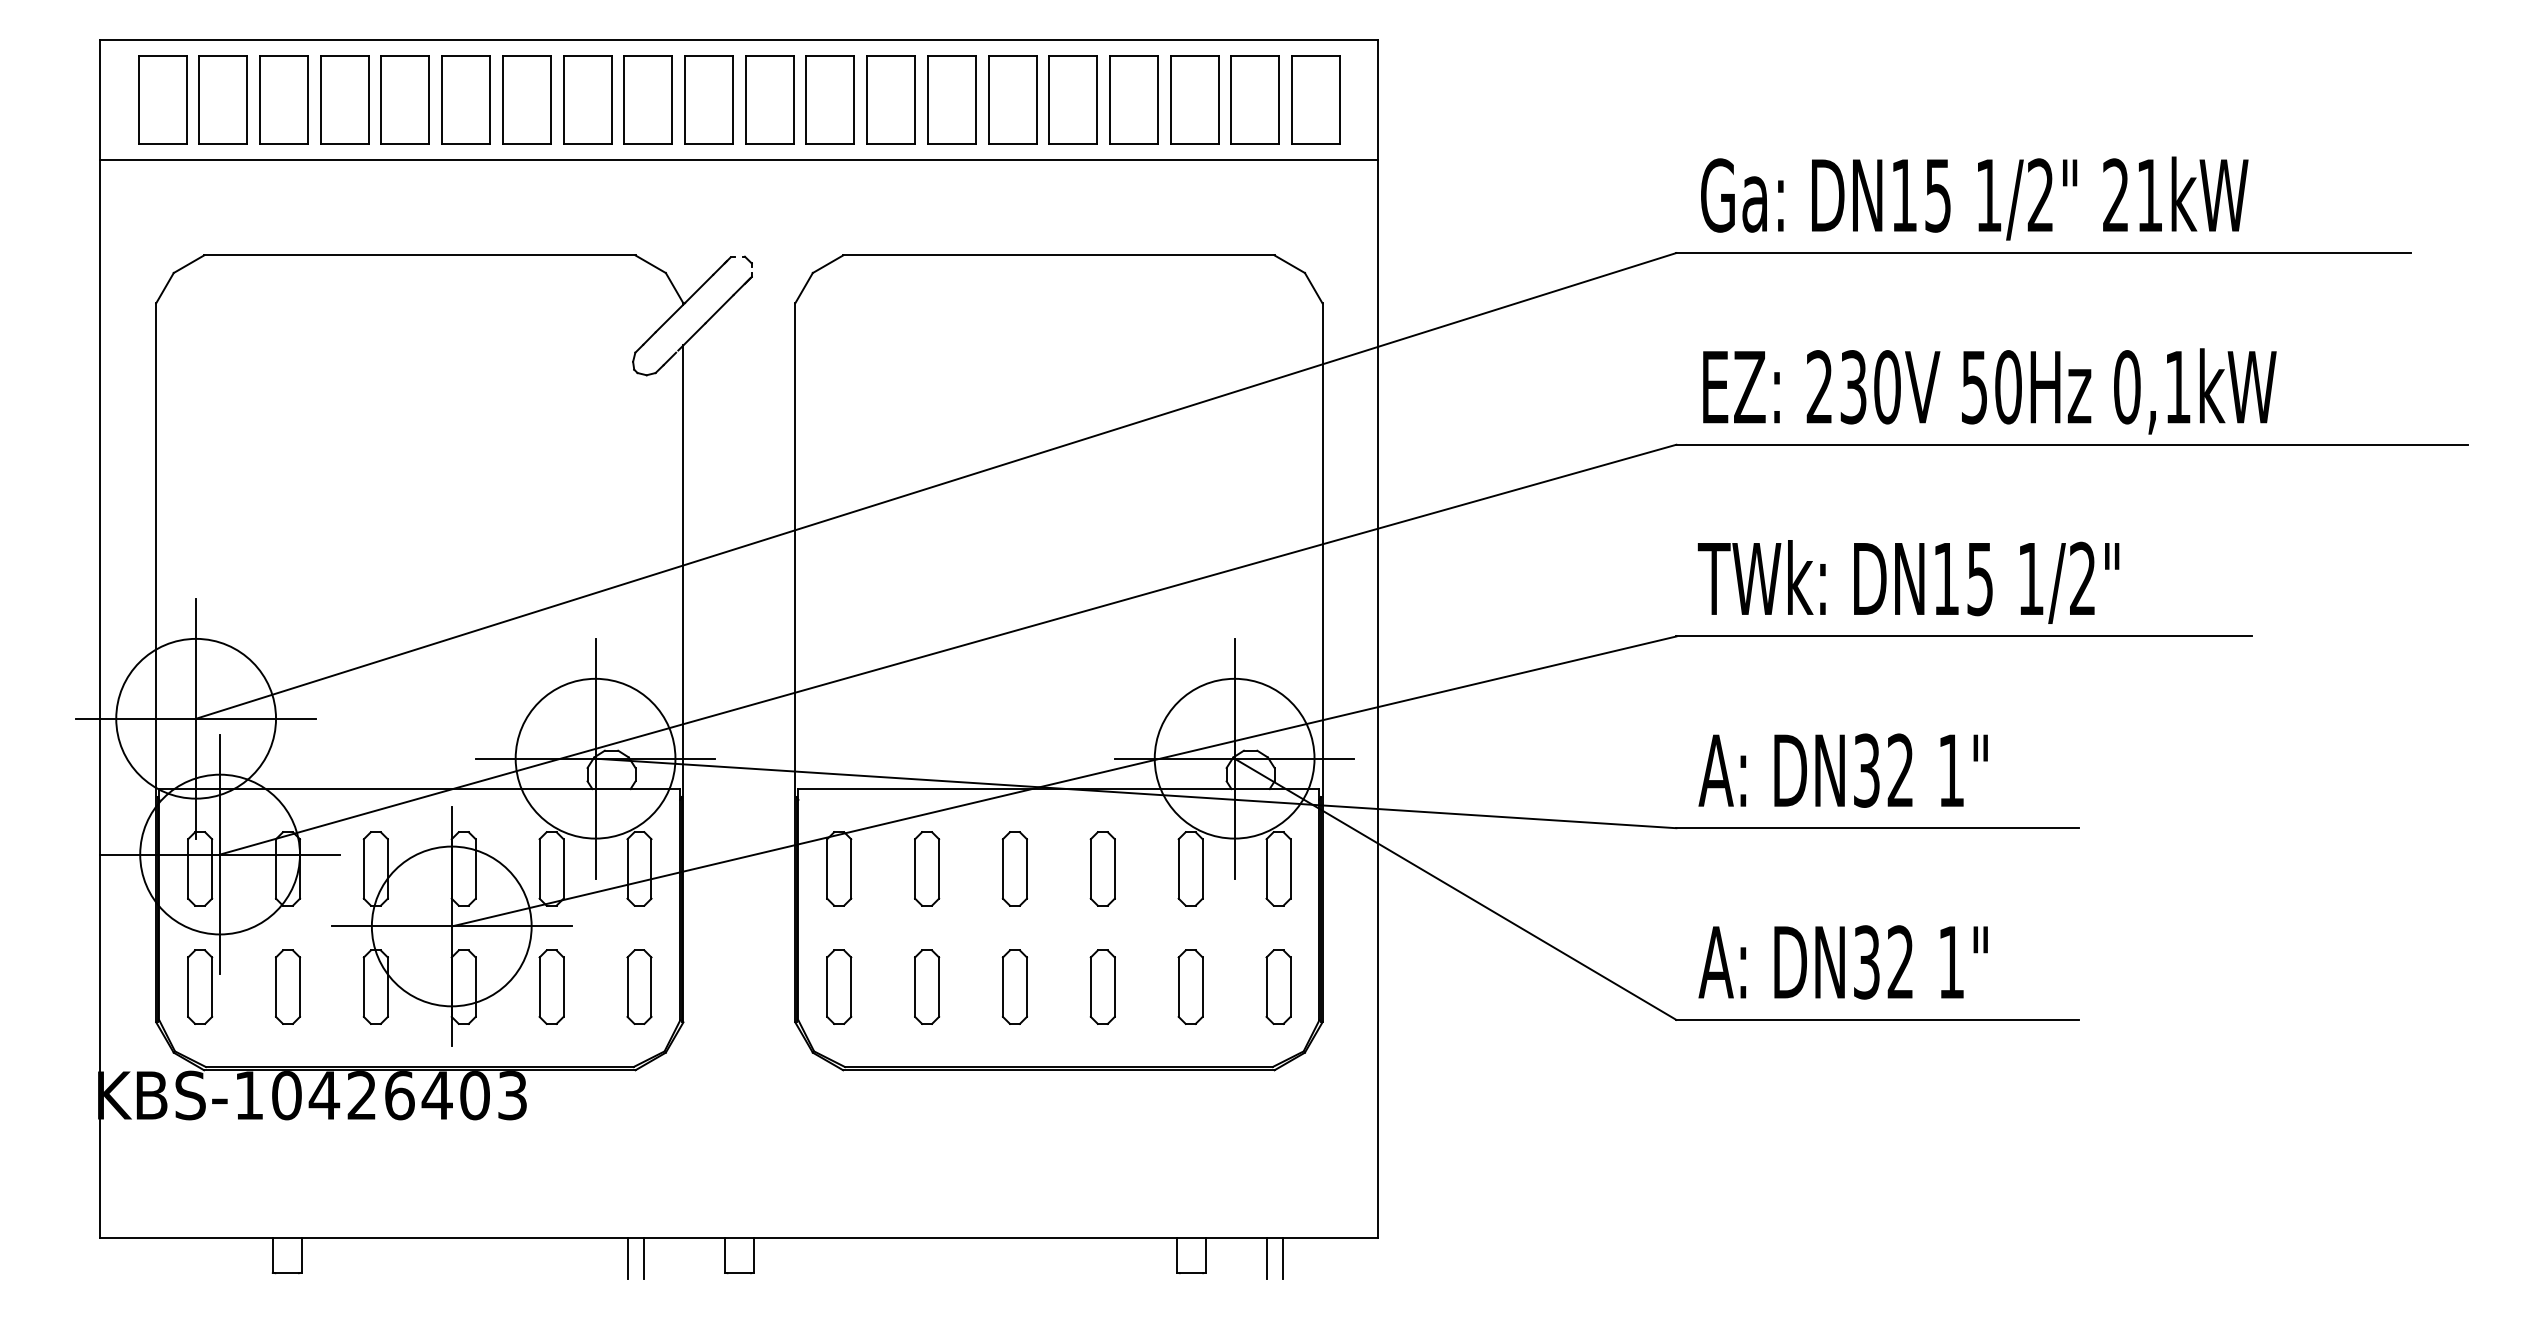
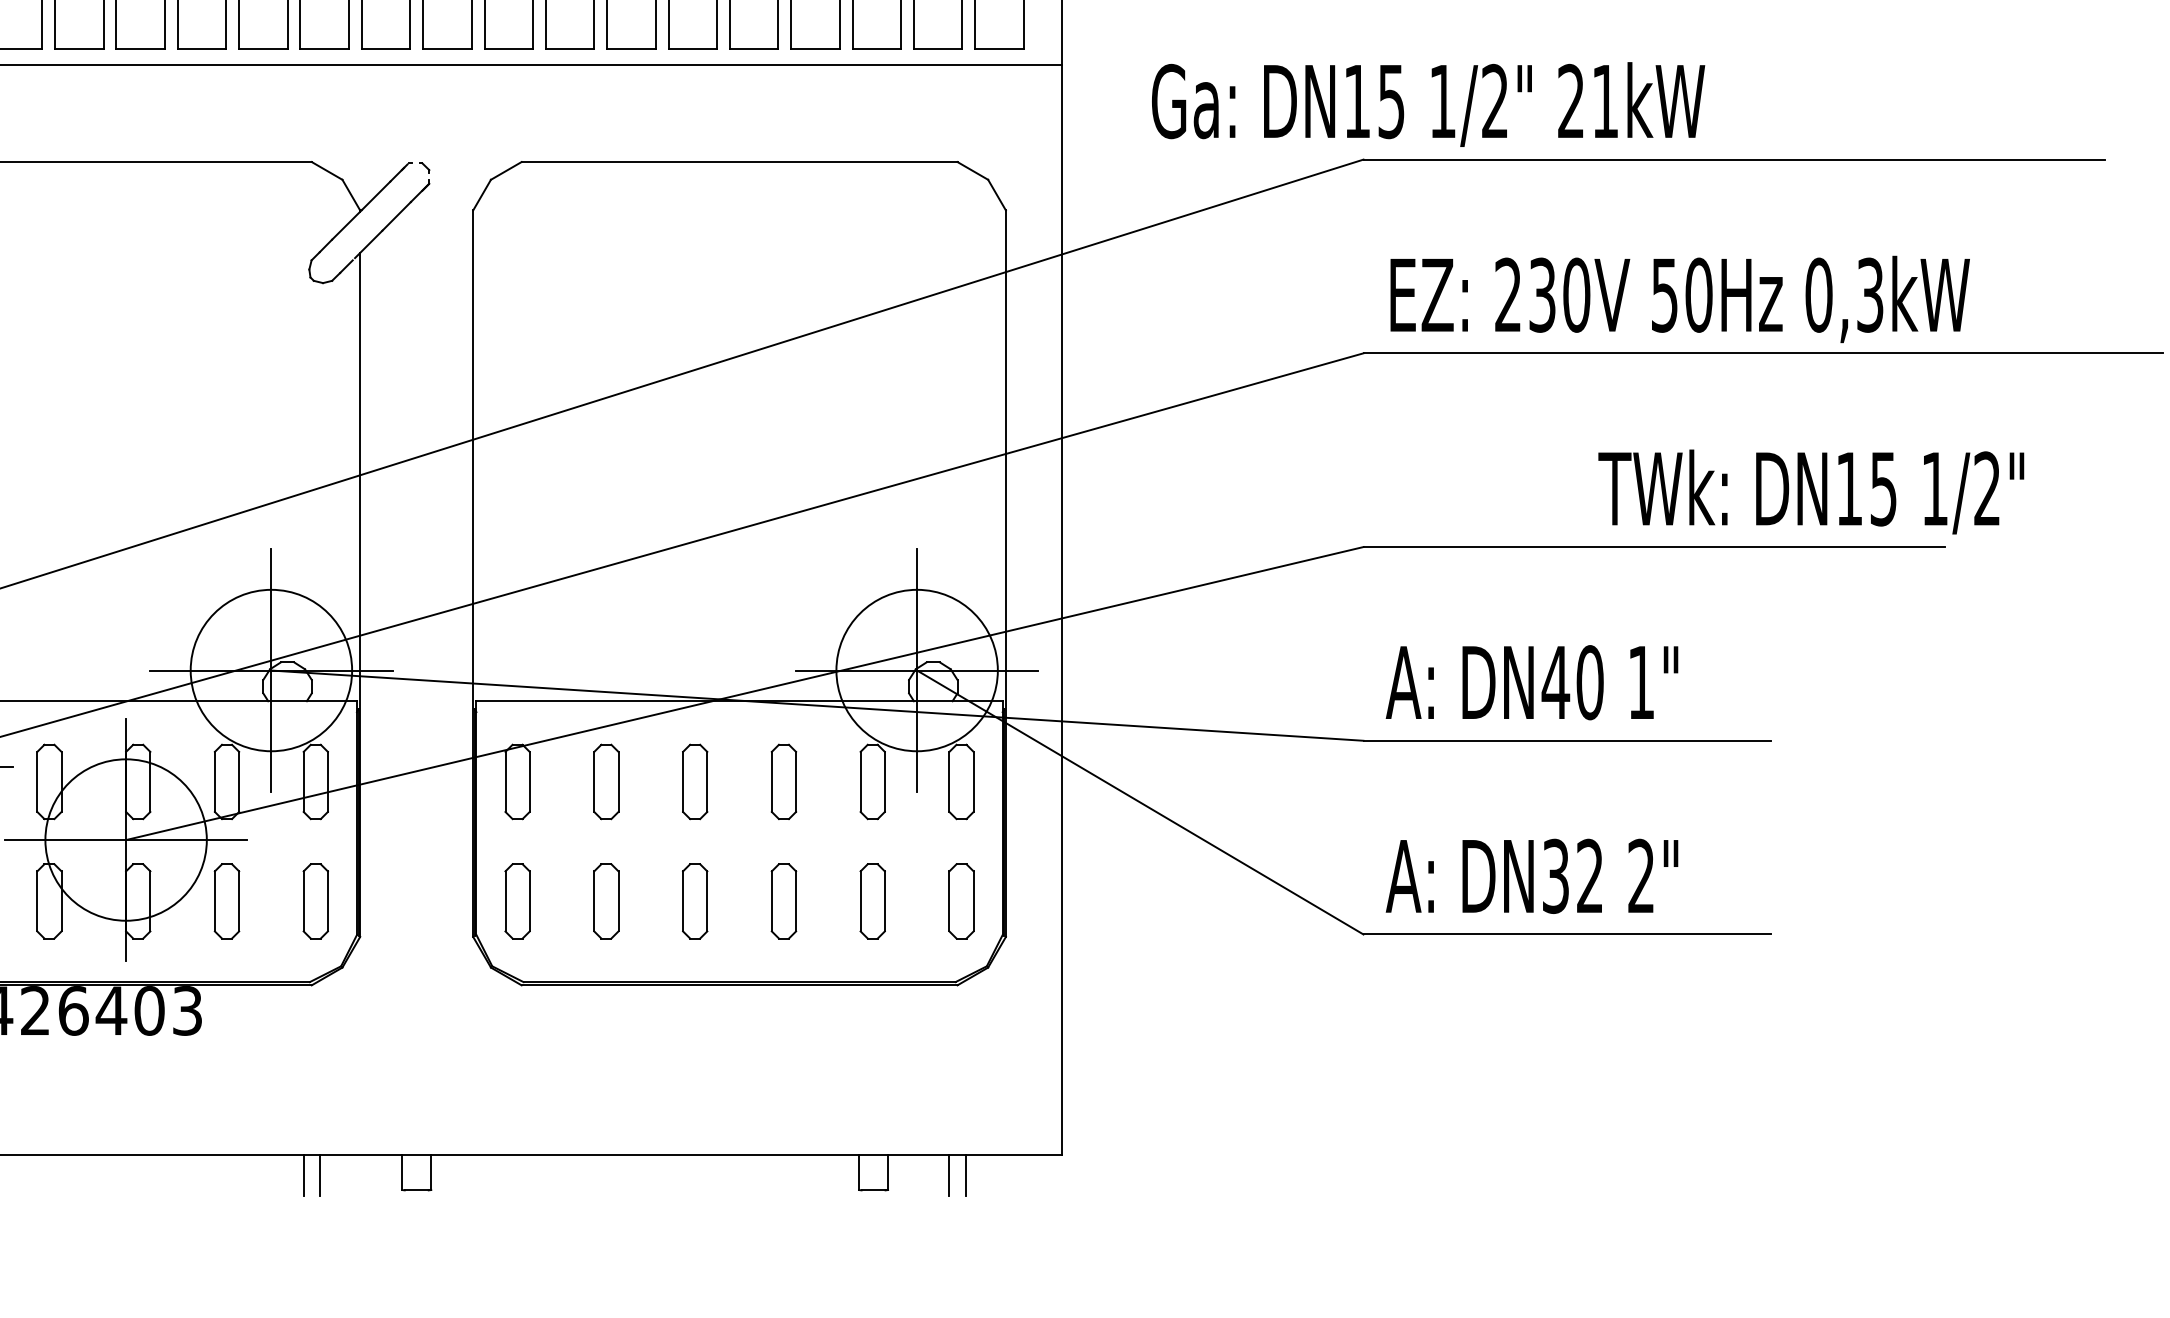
text: (1974, 198) -> (1428, 104), moved
text: (2177, 387) -> (1869, 295), 0,1kW -> 0,3kW
text: (1908, 581) -> (1811, 491), moved
text: (1883, 770) -> (1572, 682), DN32 -> DN40
text: (1950, 961) -> (1640, 875), 1" -> 2"

